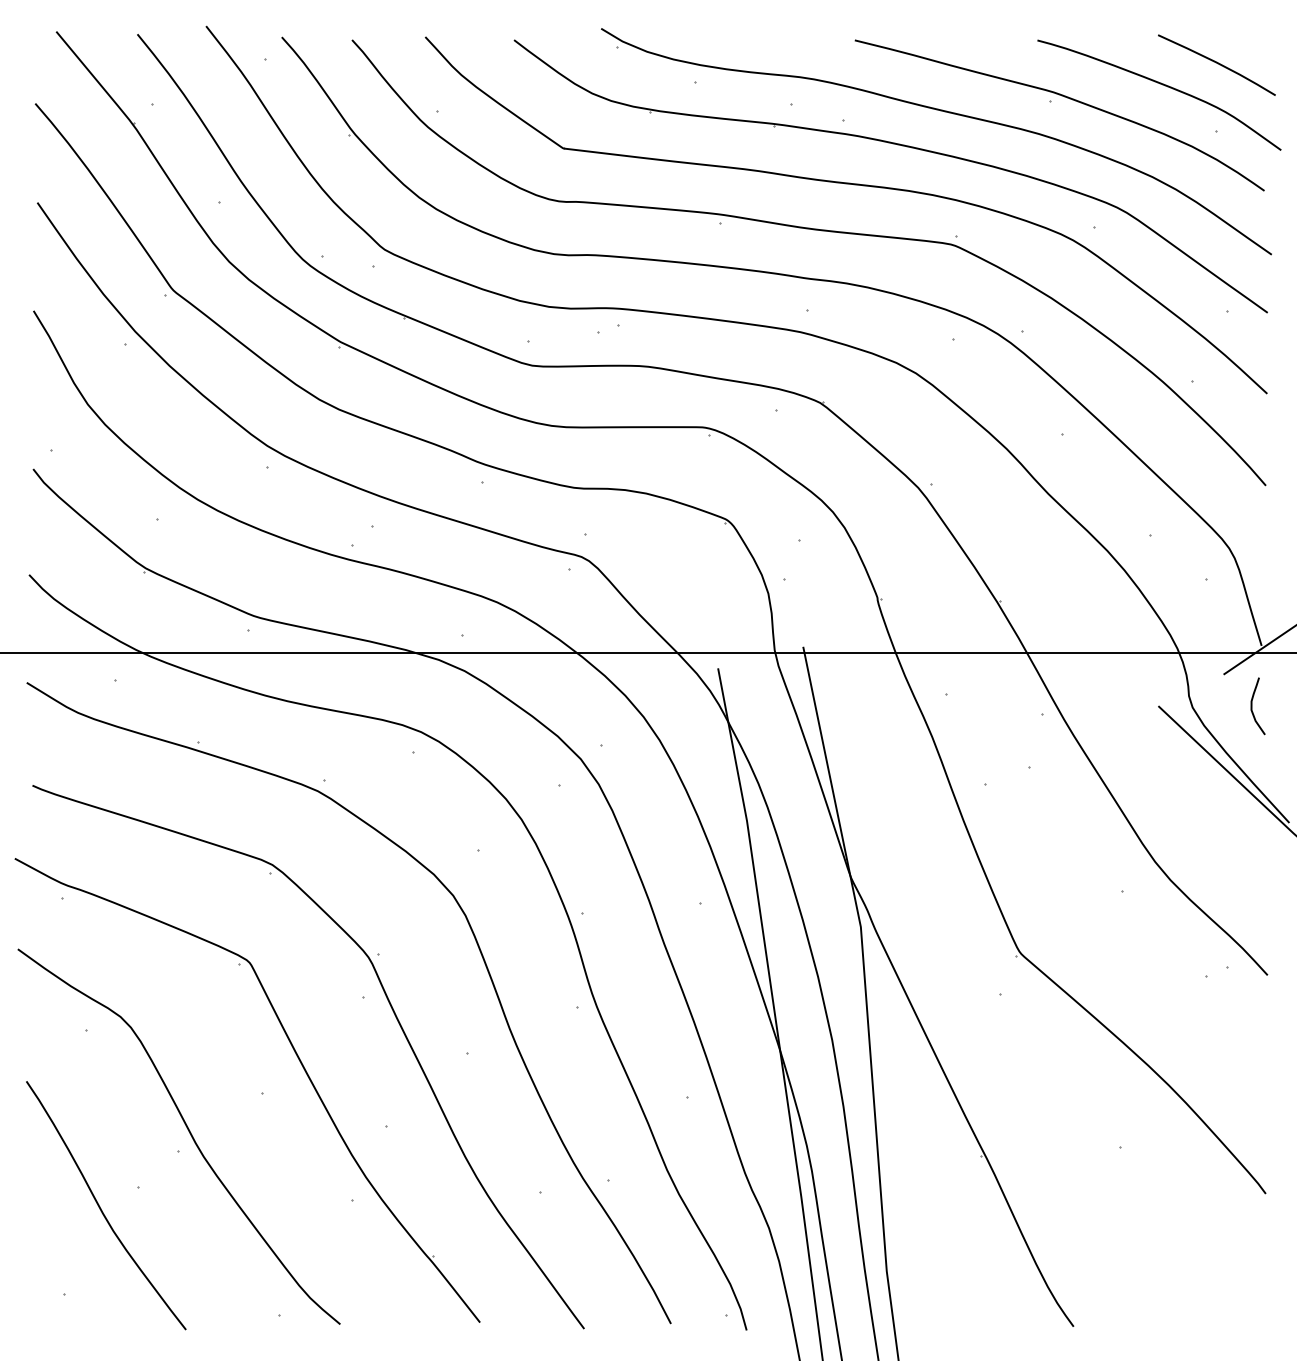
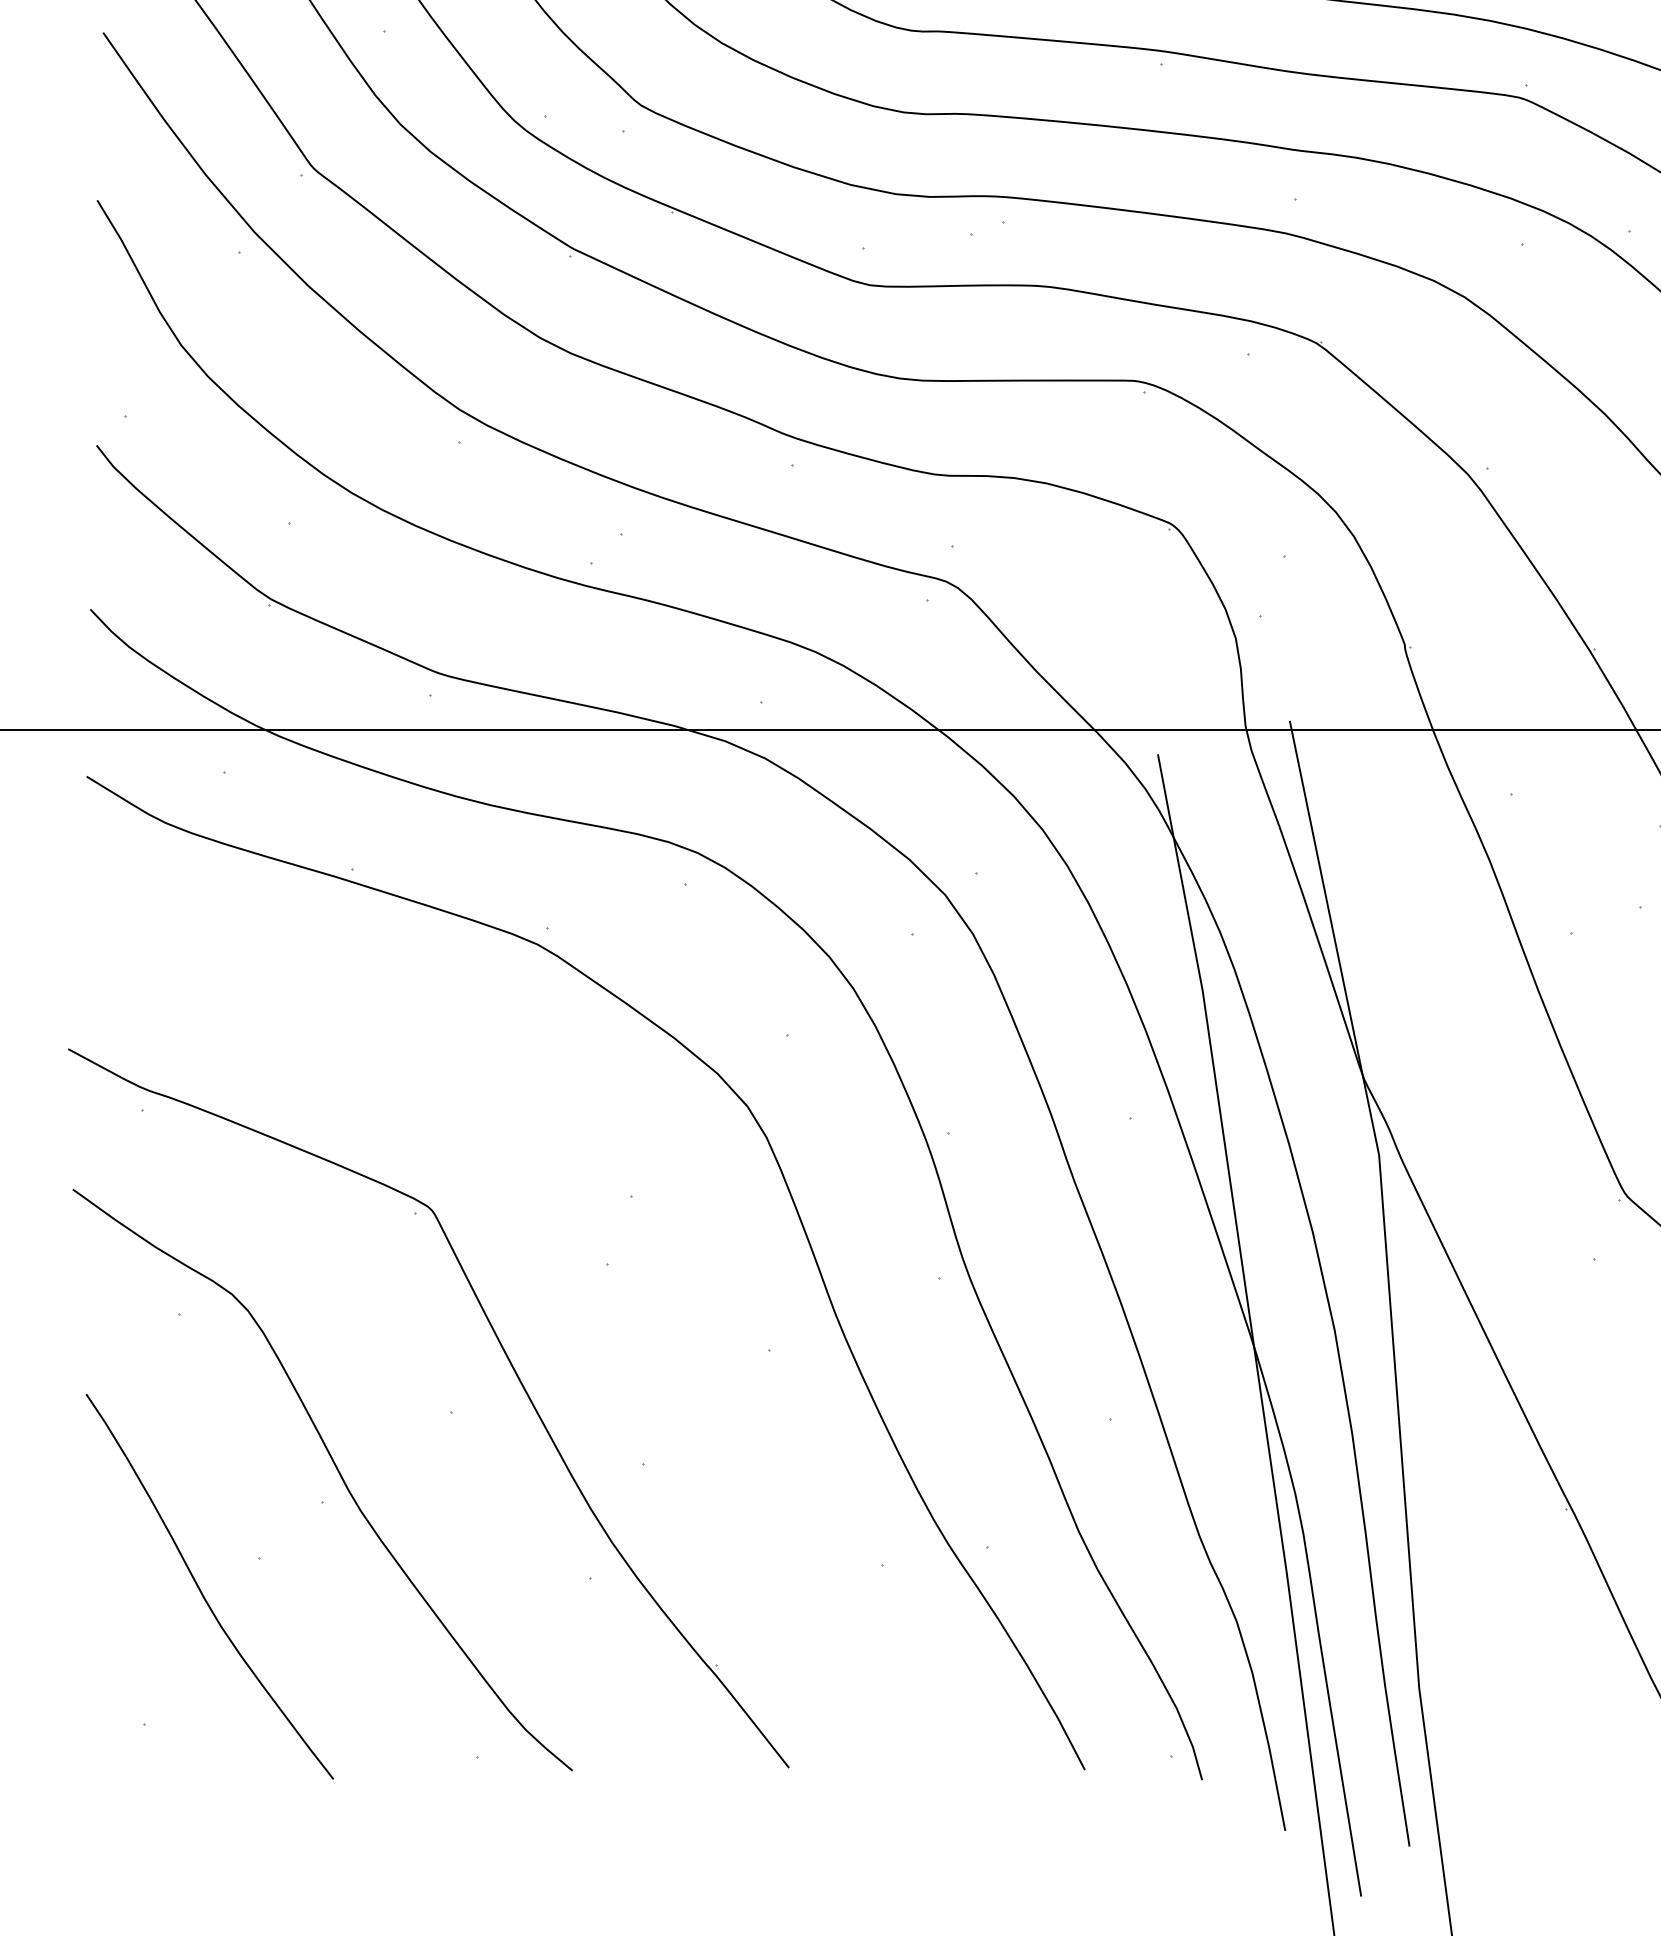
part: (394, 1015) -> (656, 1292), removed

